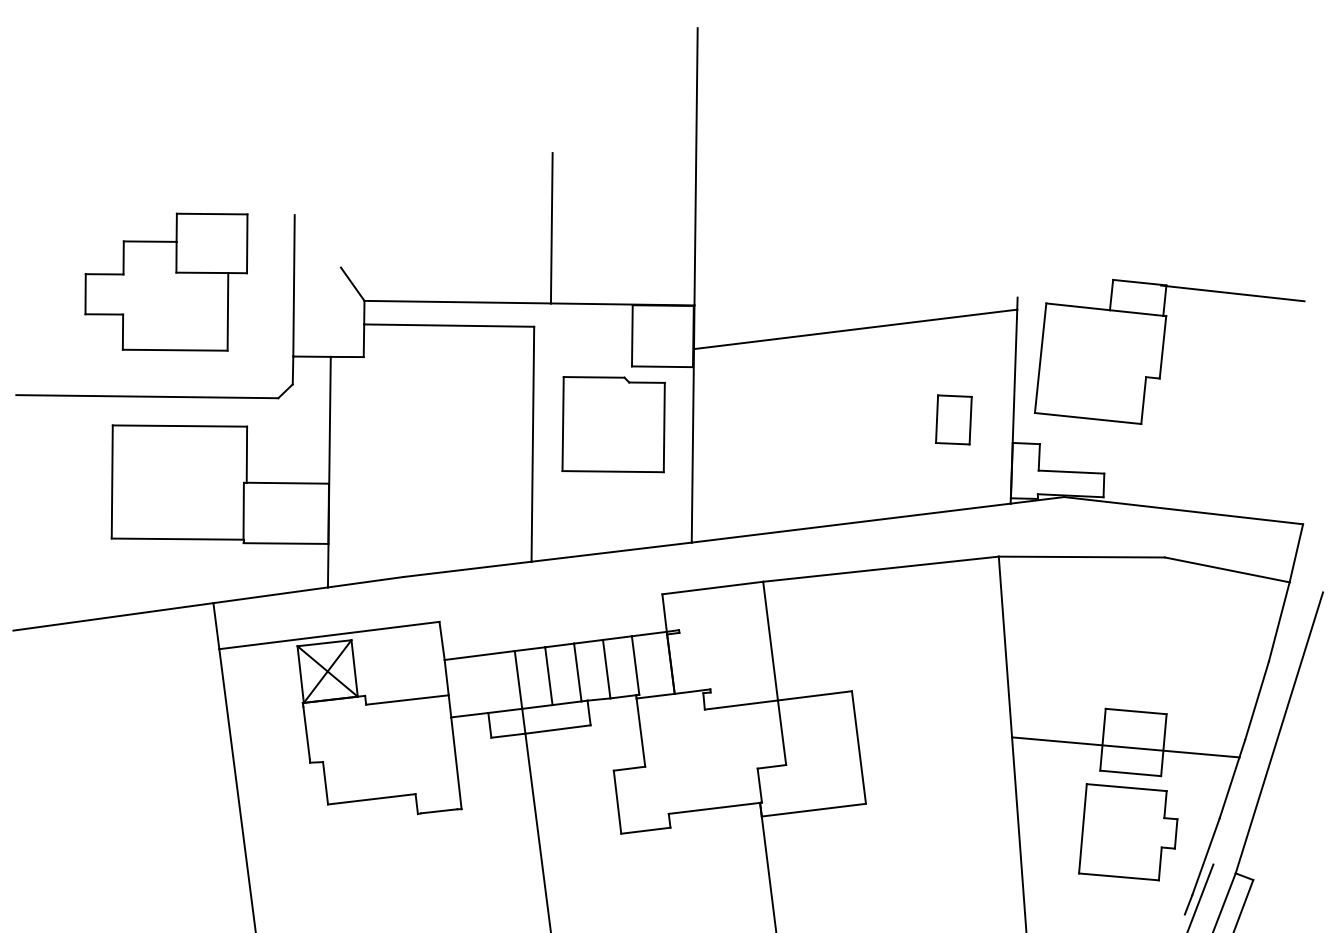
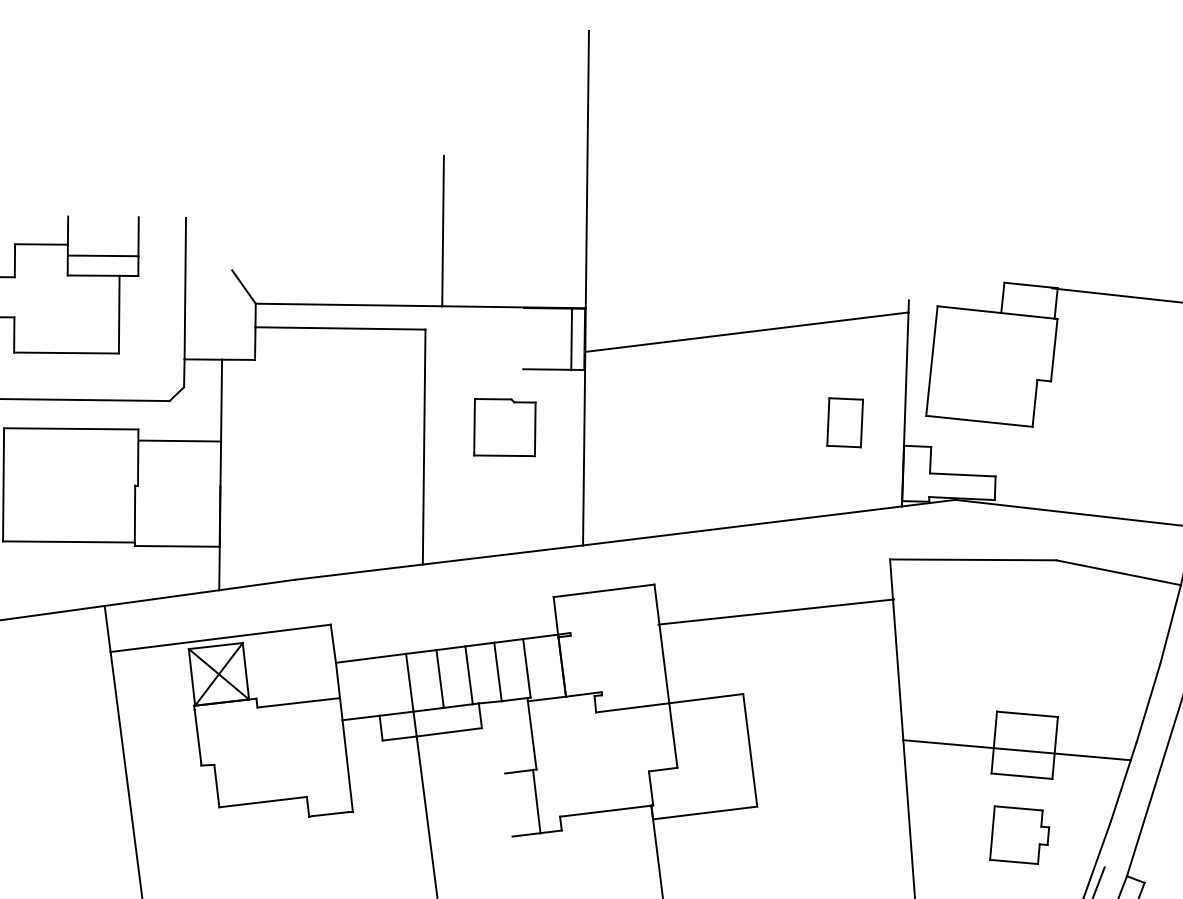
line: (211, 213) -> (102, 255), moved
line: (631, 335) -> (570, 339), moved
part: (613, 424) -> (504, 427), size x0.6
line: (287, 482) -> (179, 440), moved
line: (880, 568) -> (775, 611), moved
line: (617, 801) -> (536, 801), moved
part: (1128, 832) -> (1019, 835), size x0.6

